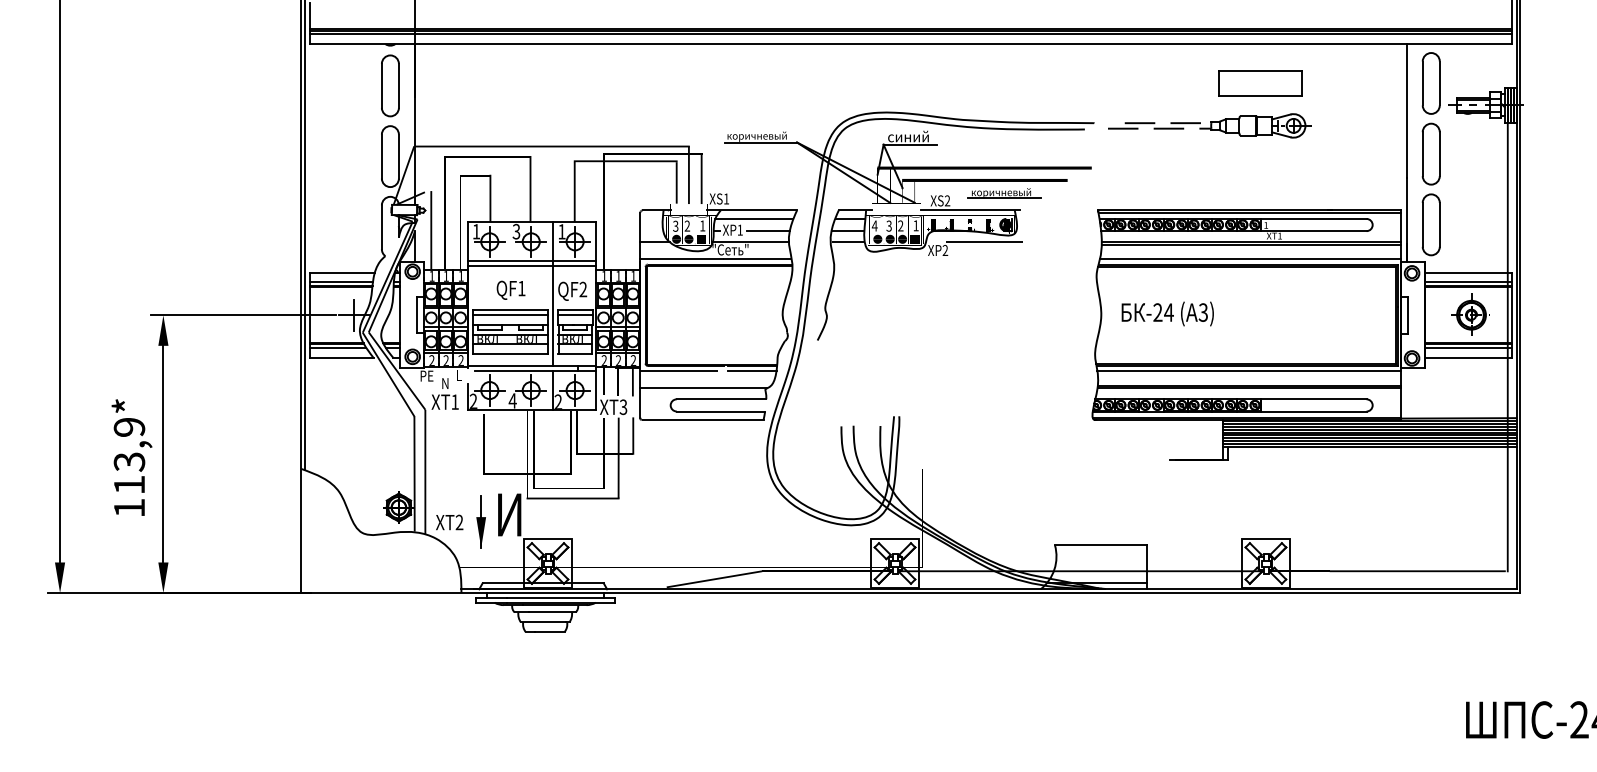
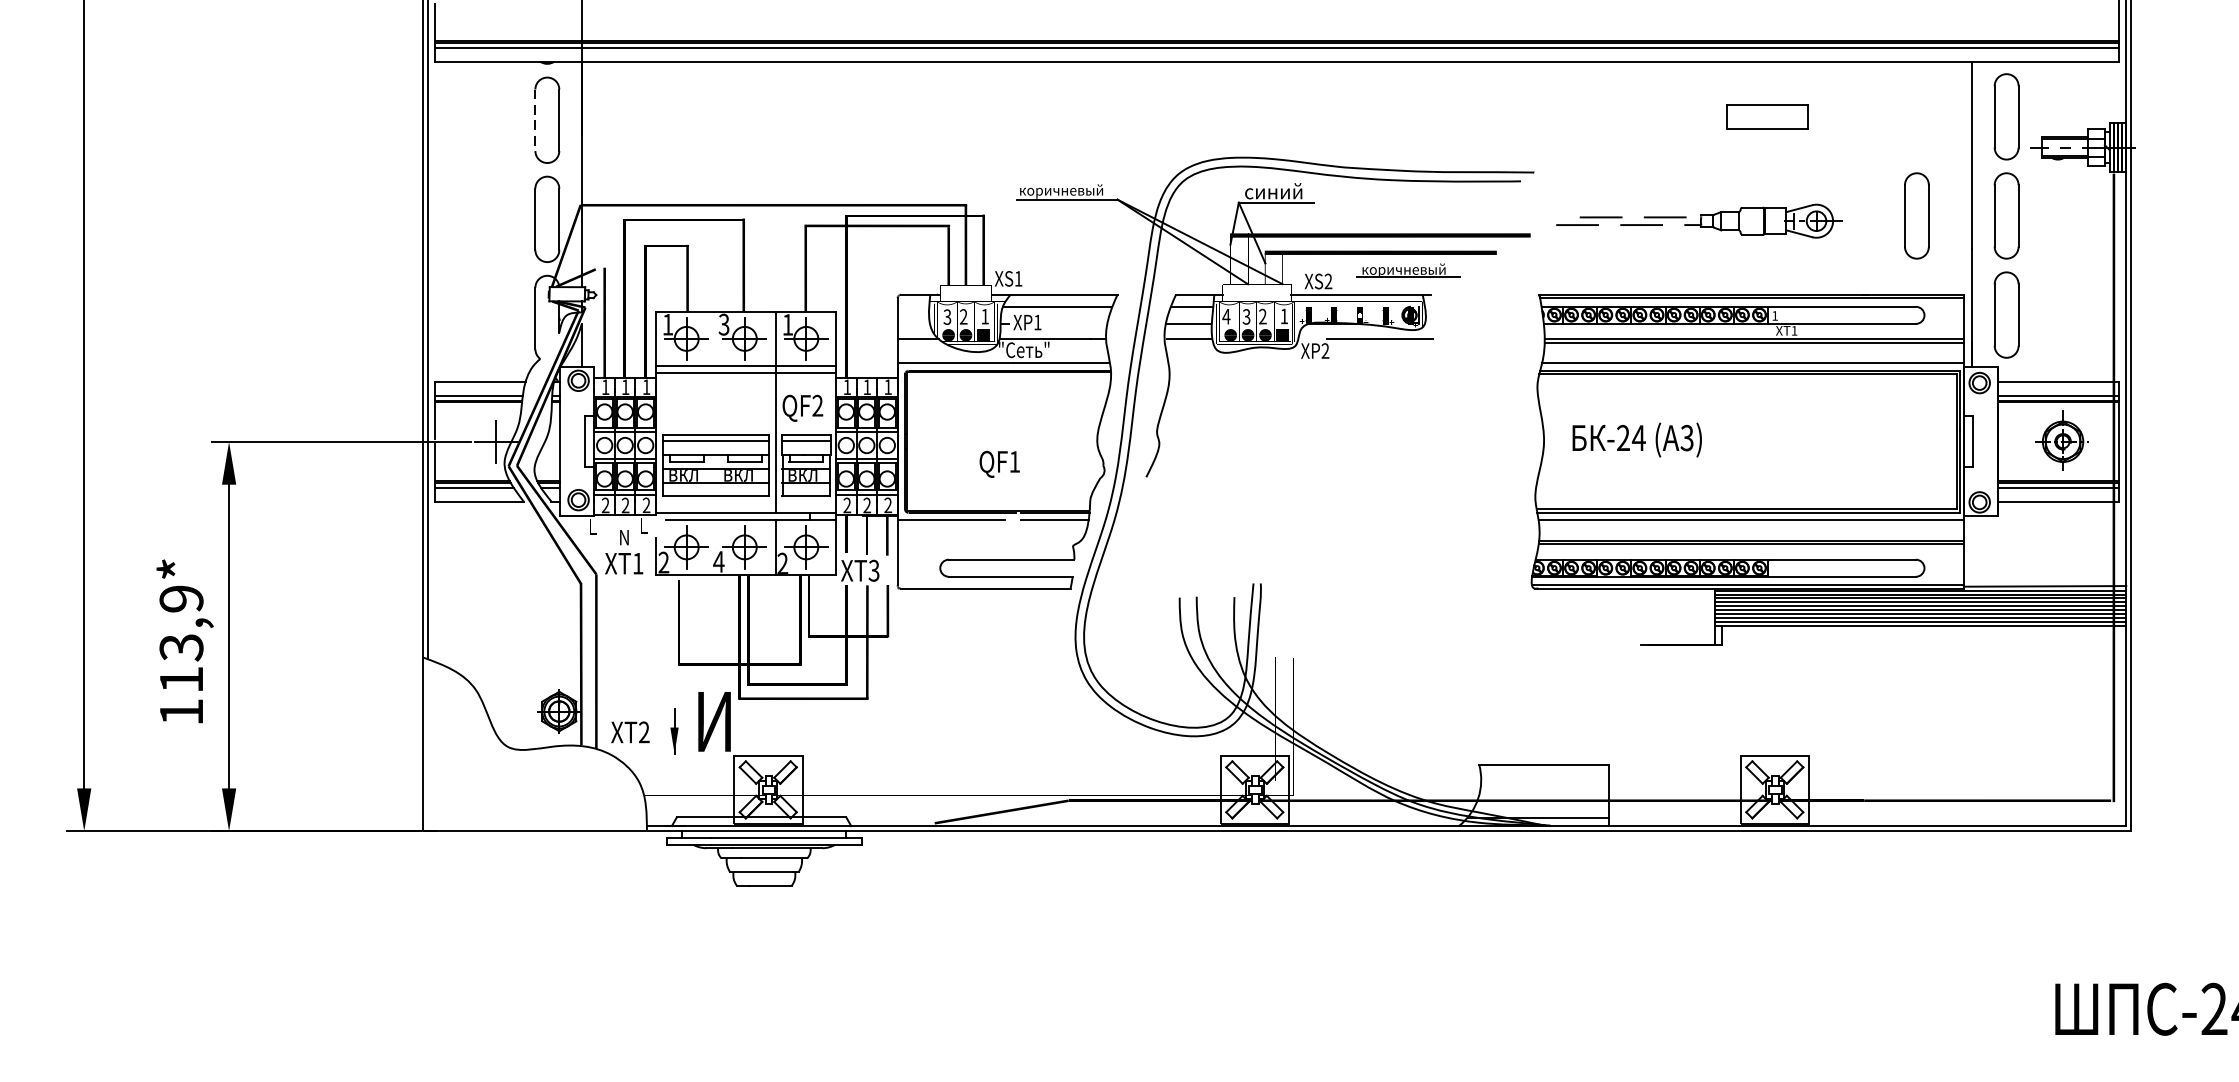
part: (1260, 83) -> (1767, 116), size x0.7
line: (381, 85) -> (534, 119), solid -> dashed
part: (1209, 125) -> (1698, 220), moved
part: (1366, 153) -> (1915, 215), added
line: (768, 231) -> (1077, 324), removed
text: (510, 289) -> (998, 463), moved
text: (426, 375) -> (597, 526), PE -> L
line: (703, 388) -> (986, 544), removed
part: (480, 521) -> (673, 730), size x0.6

